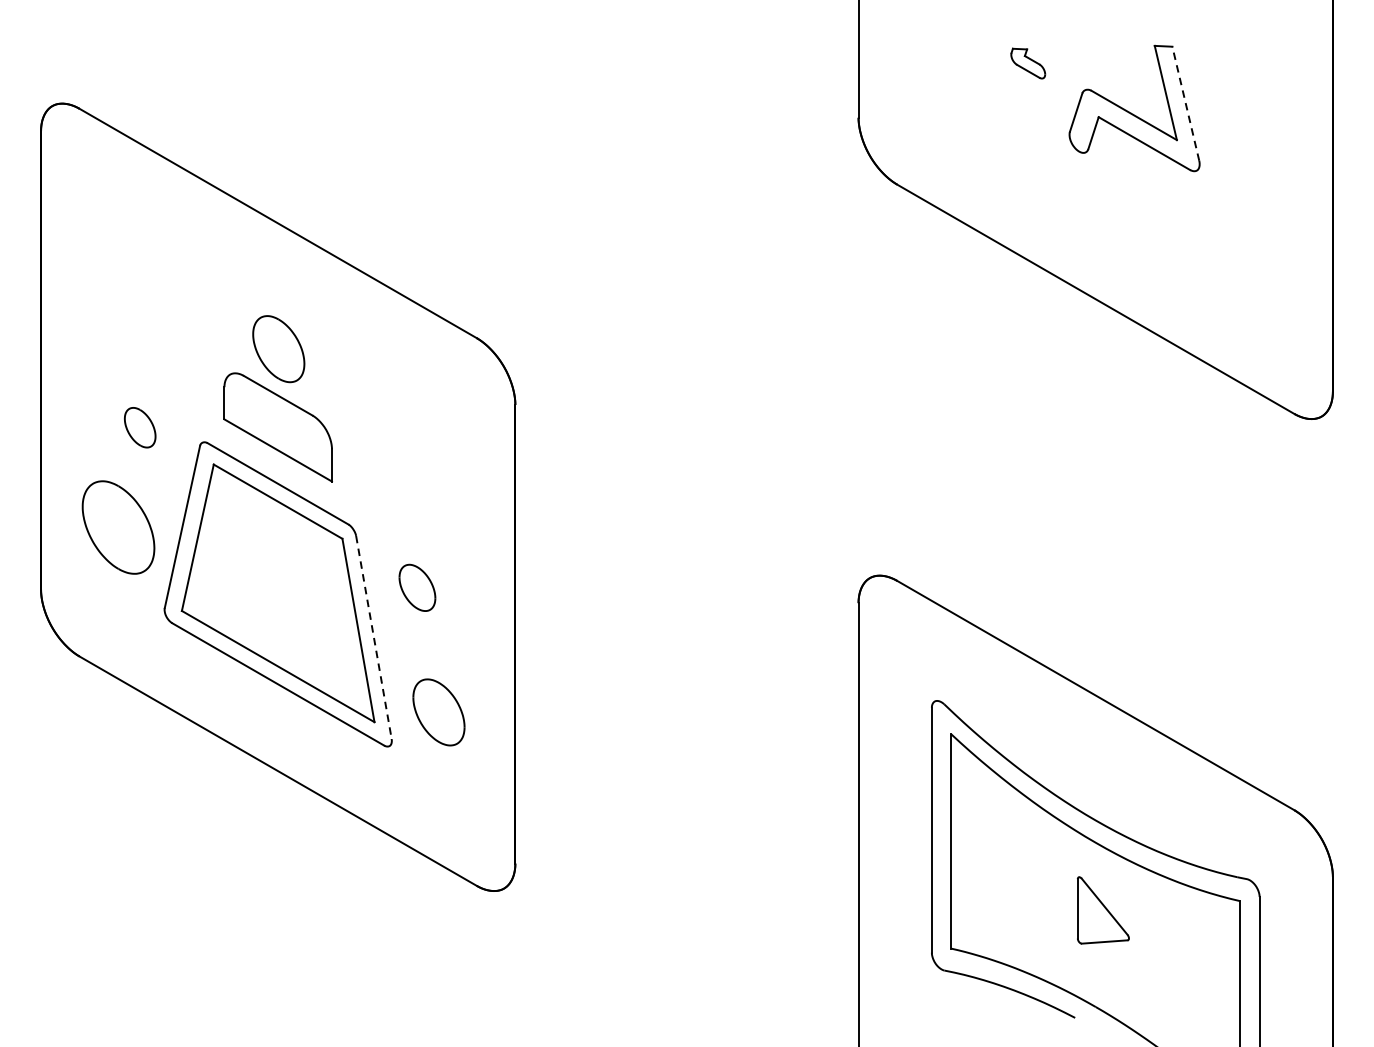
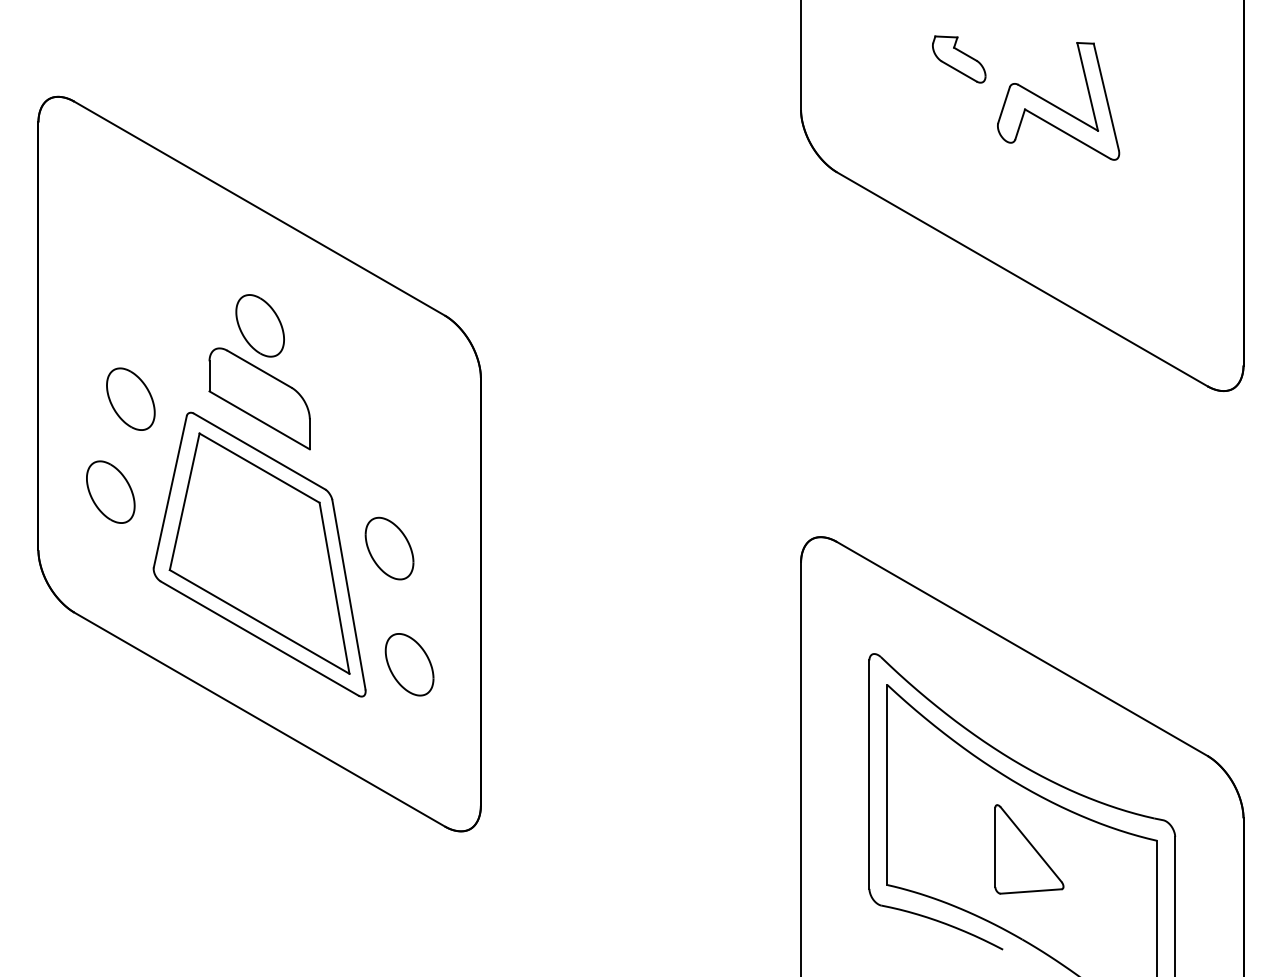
part: (1028, 63) -> (959, 59), size x1.67
line: (1186, 103) -> (1106, 96), dashed -> solid
part: (139, 427) -> (130, 398), size x1.67
part: (118, 526) -> (110, 491), size x0.71
part: (417, 587) -> (389, 548), size x1.43
line: (374, 638) -> (349, 595), dashed -> solid
part: (1103, 910) -> (1029, 849), size x1.43

